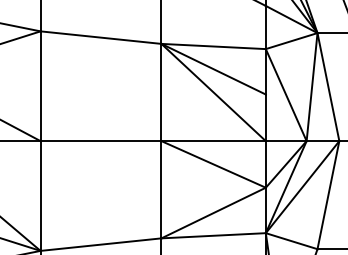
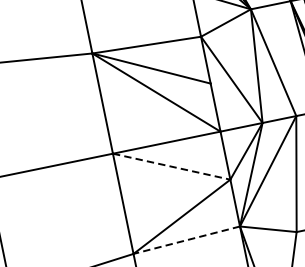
line: (214, 164) -> (172, 166), solid -> dashed
line: (213, 235) -> (186, 239), solid -> dashed

